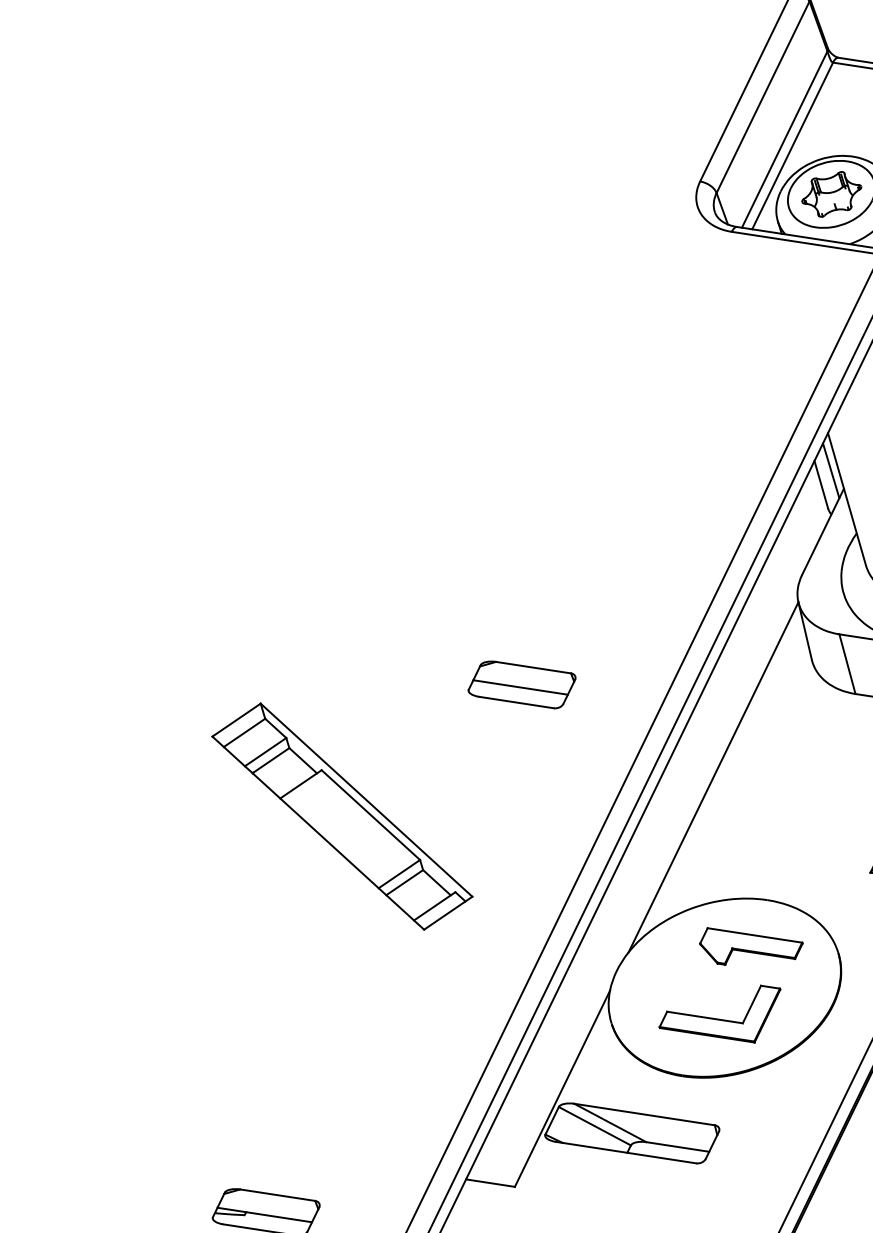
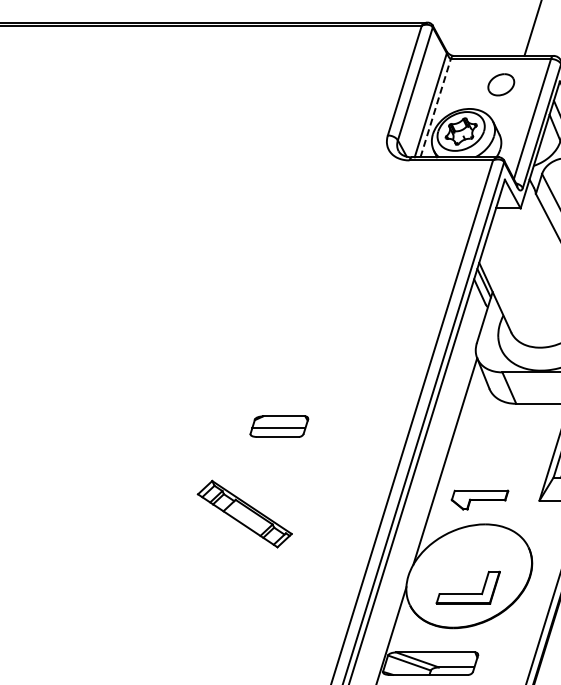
line: (792, 144) -> (435, 107), solid -> dashed
part: (522, 684) -> (279, 426), moved
part: (342, 815) -> (244, 513), size x0.6
part: (749, 950) -> (479, 499), moved

